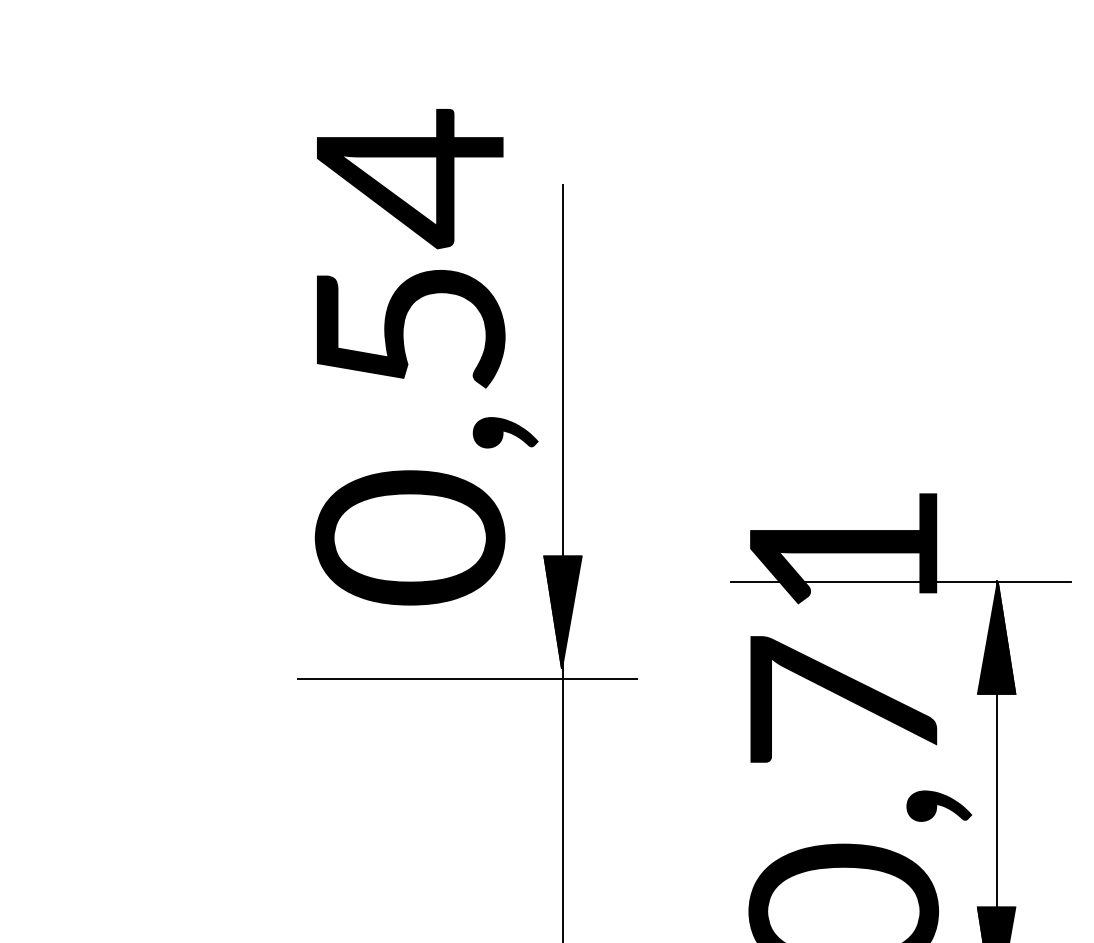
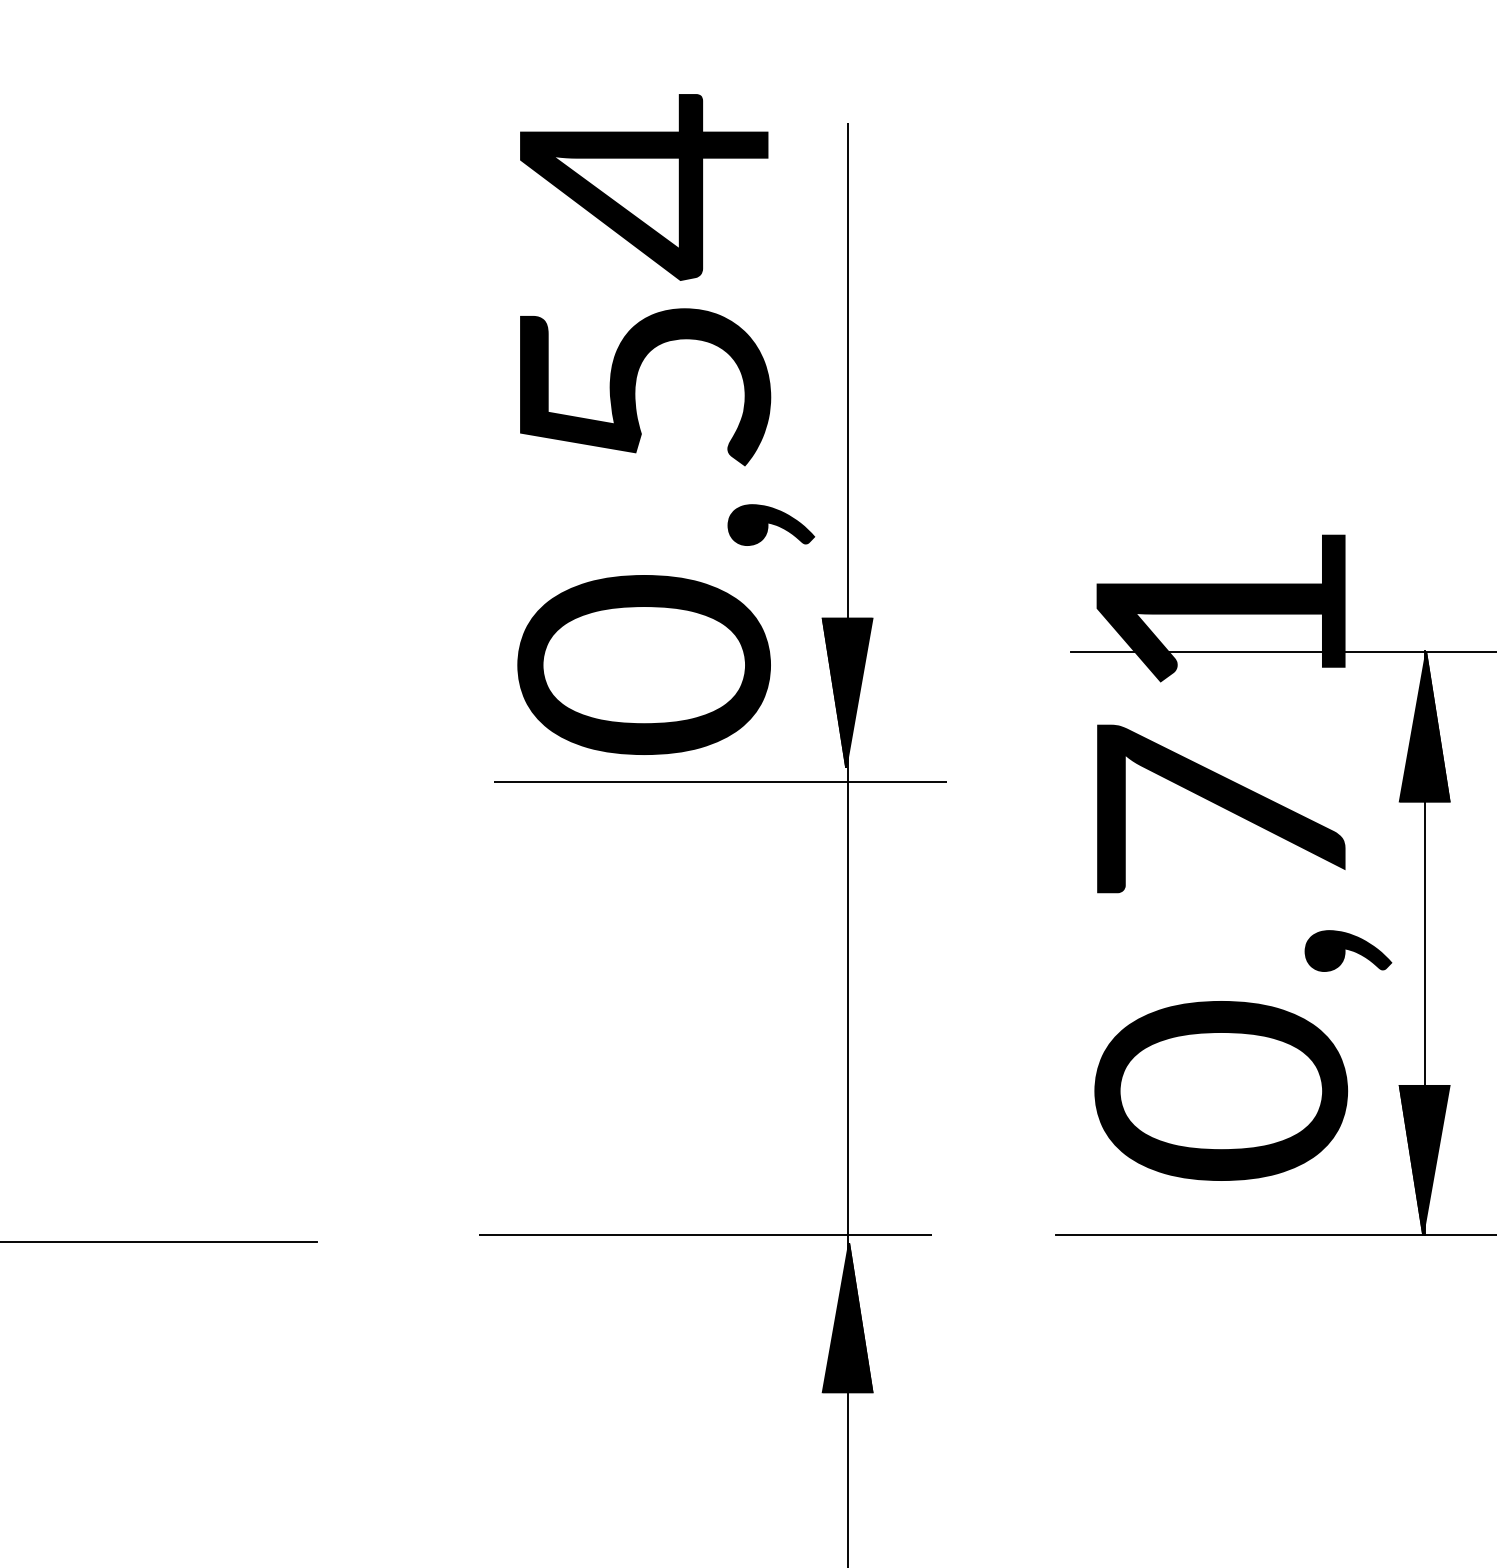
text: (426, 357) -> (666, 424), moved

